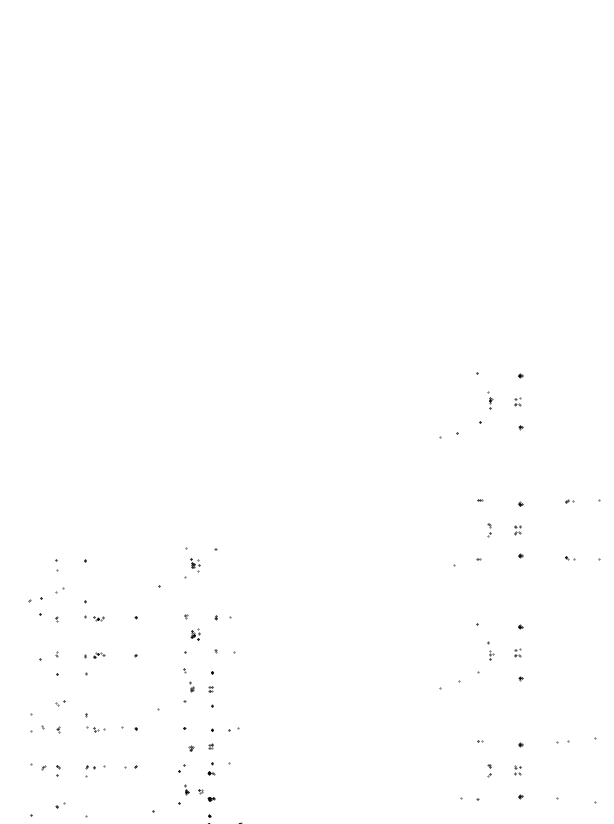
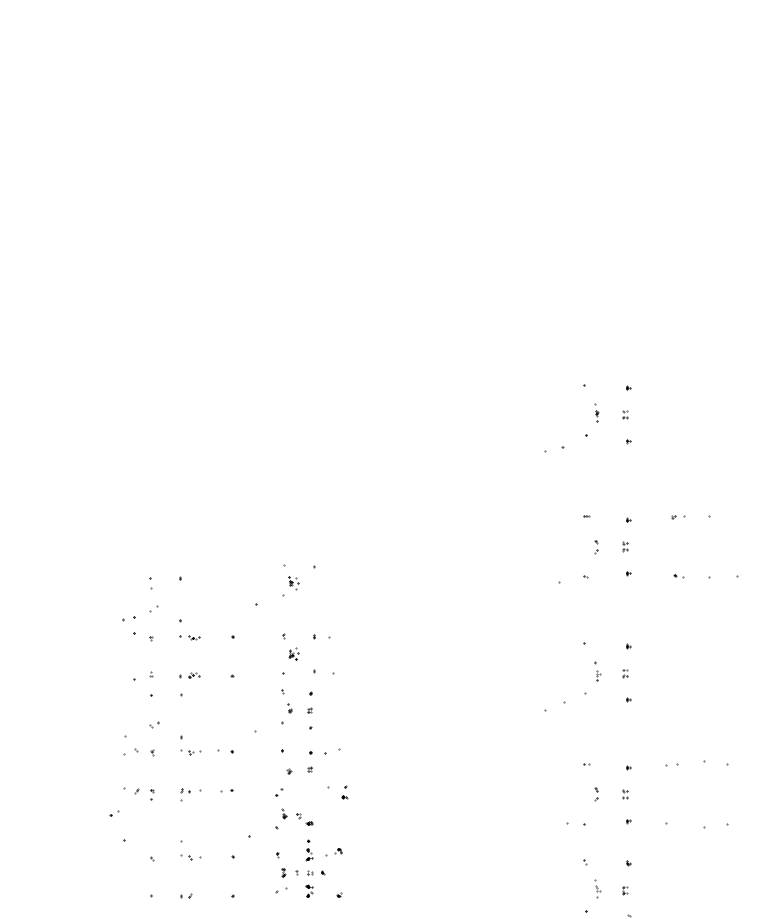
part: (570, 501) -> (679, 517), size x1.6
part: (233, 728) -> (332, 751), size x1.6
part: (210, 768) -> (344, 792), moved
part: (60, 804) -> (114, 813), moved

